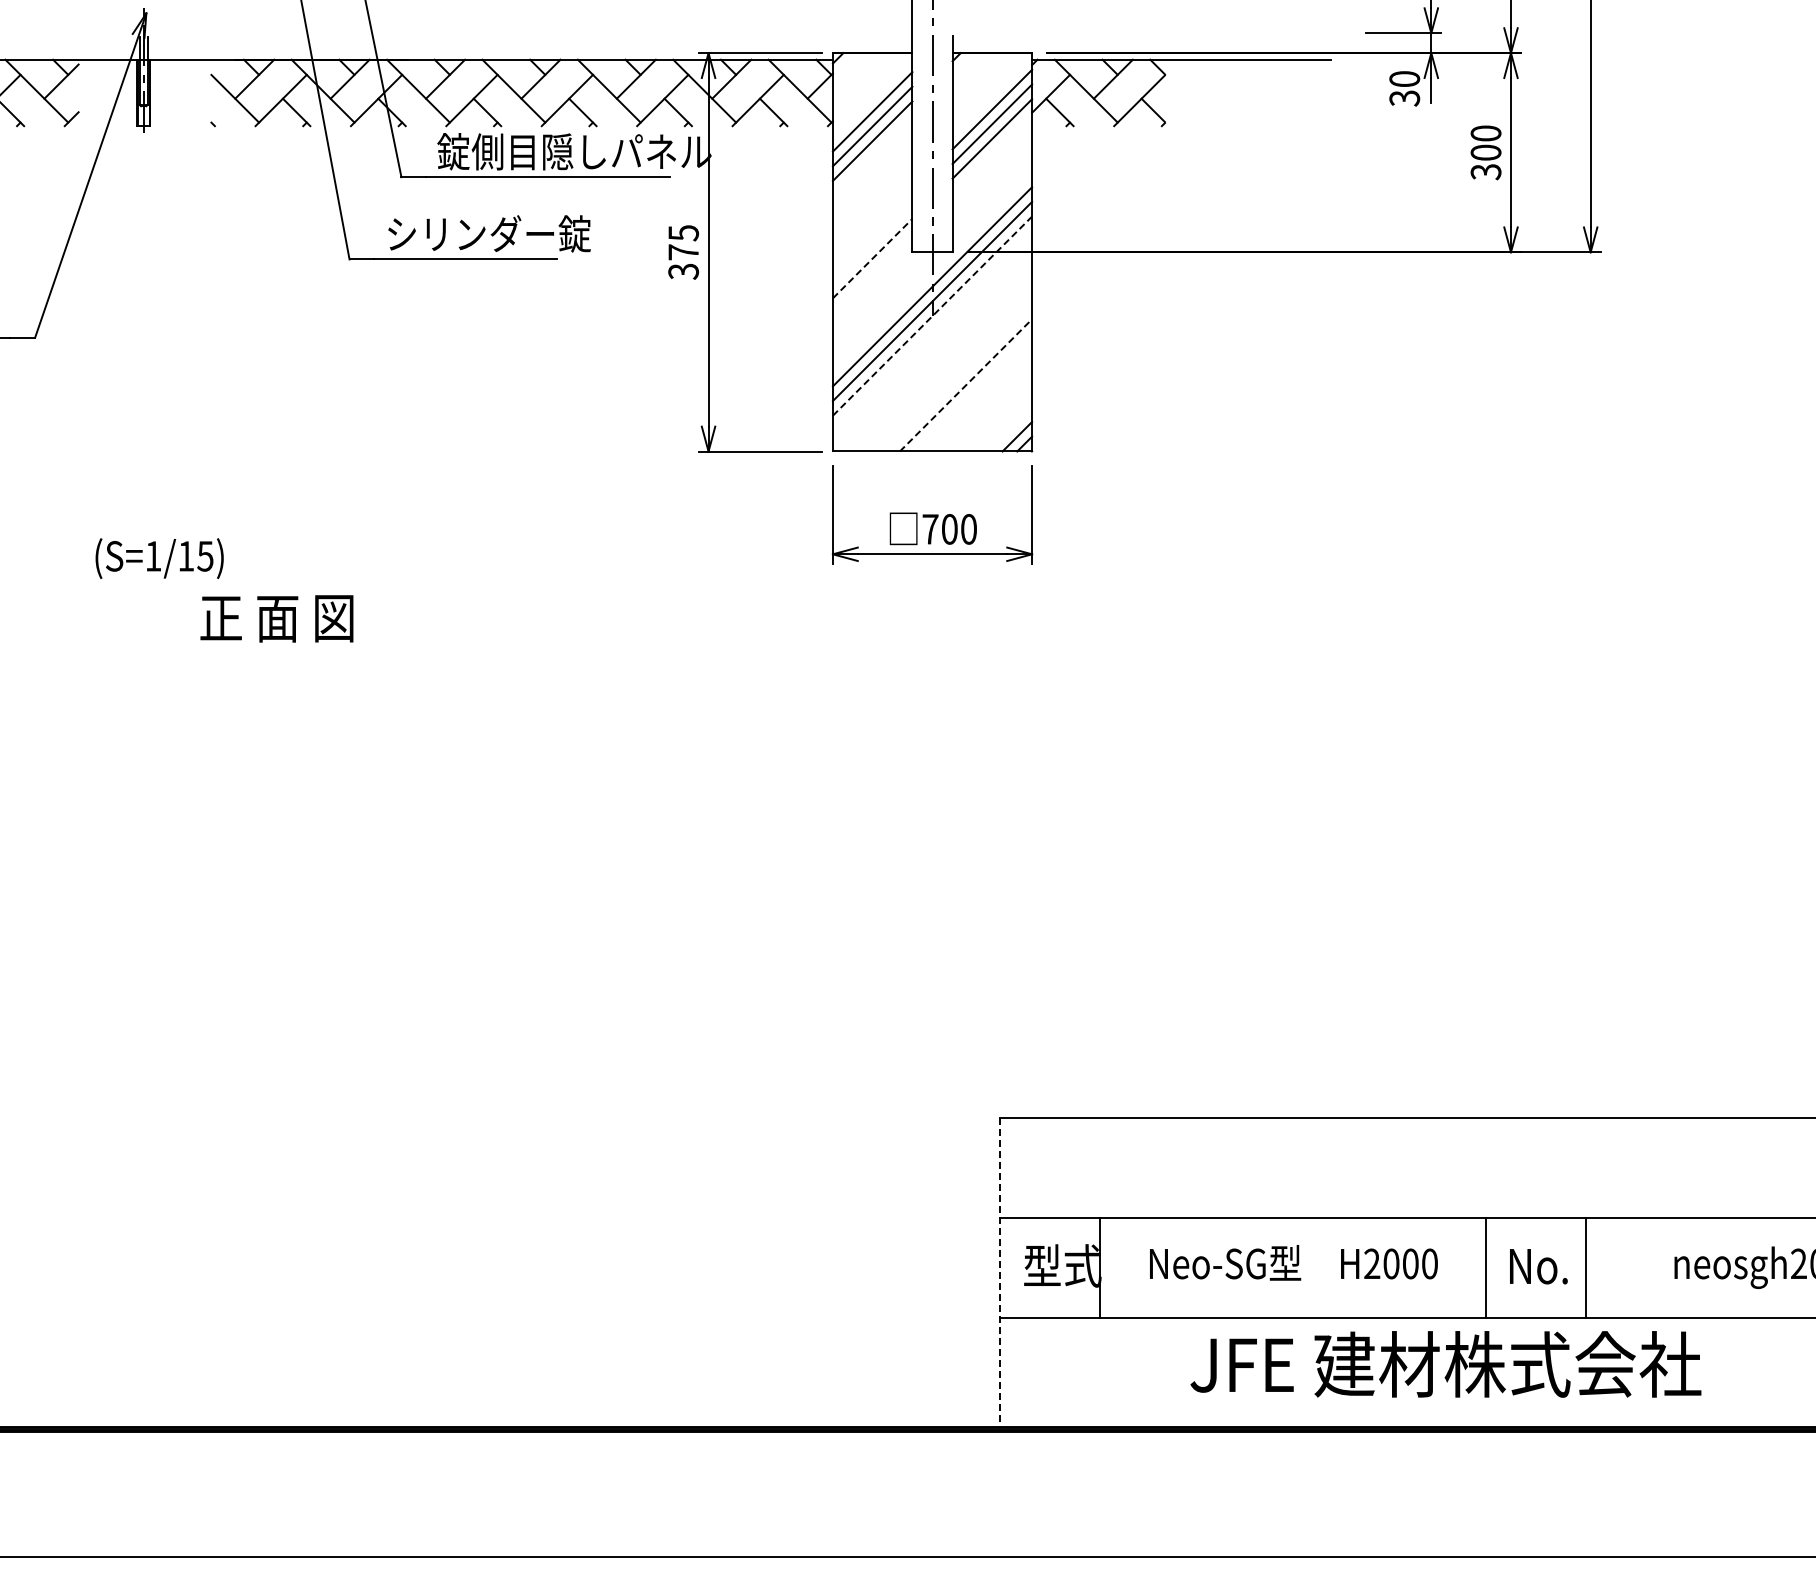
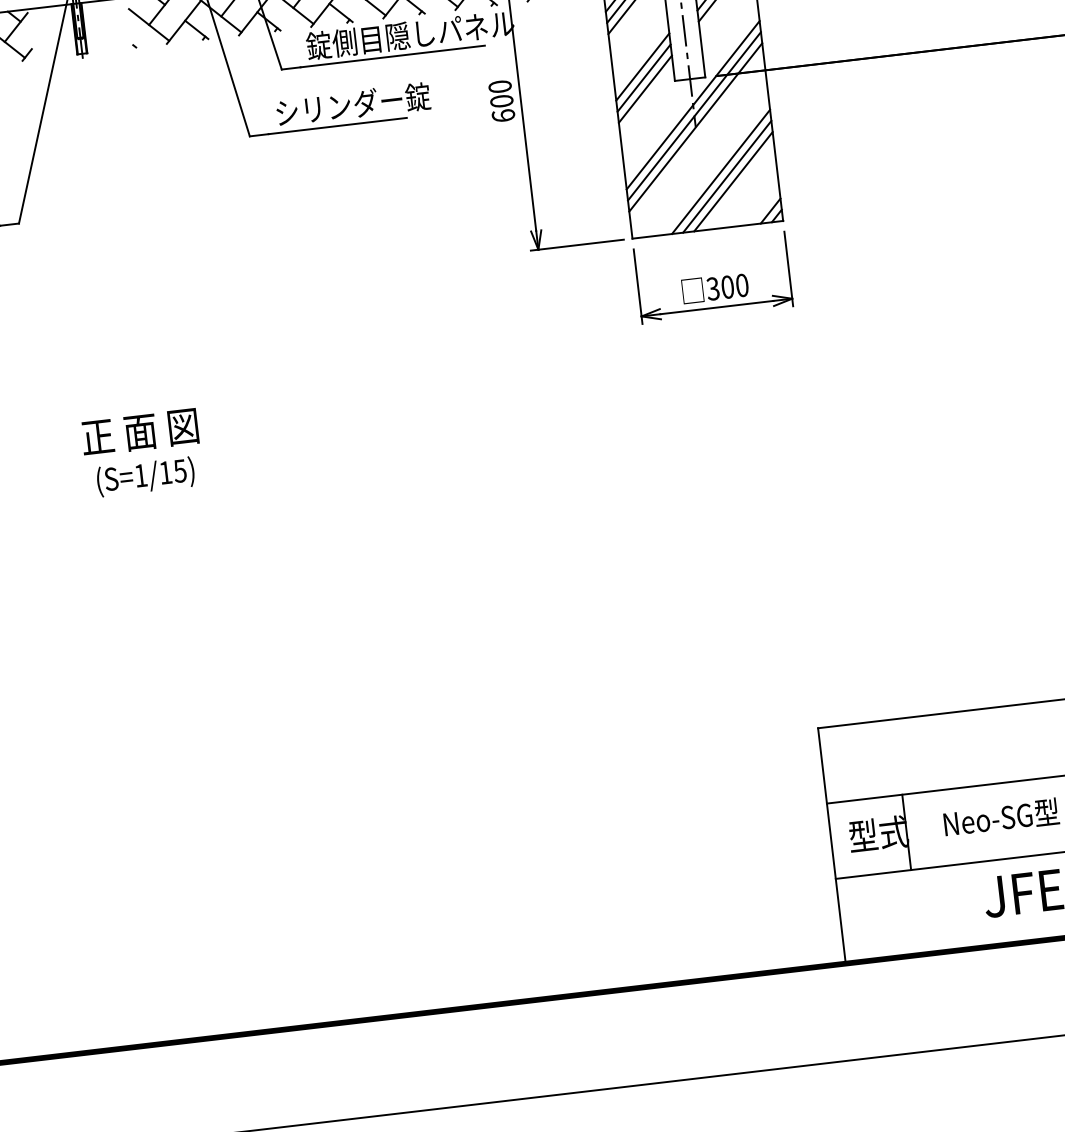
line: (872, 229) -> (642, 67), added
line: (872, 243) -> (643, 77), added
text: (683, 252) -> (501, 101), 375 -> 600
line: (873, 258) -> (646, 89), dashed -> solid
line: (932, 316) -> (695, 127), dashed -> solid
line: (958, 377) -> (720, 171), added
line: (966, 385) -> (727, 176), dashed -> solid
line: (973, 392) -> (733, 181), added
text: (930, 529) -> (713, 288), 700 -> 300
text: (159, 558) -> (145, 476), moved
text: (276, 618) -> (139, 432), moved
line: (1000, 1273) -> (832, 845), dashed -> solid

